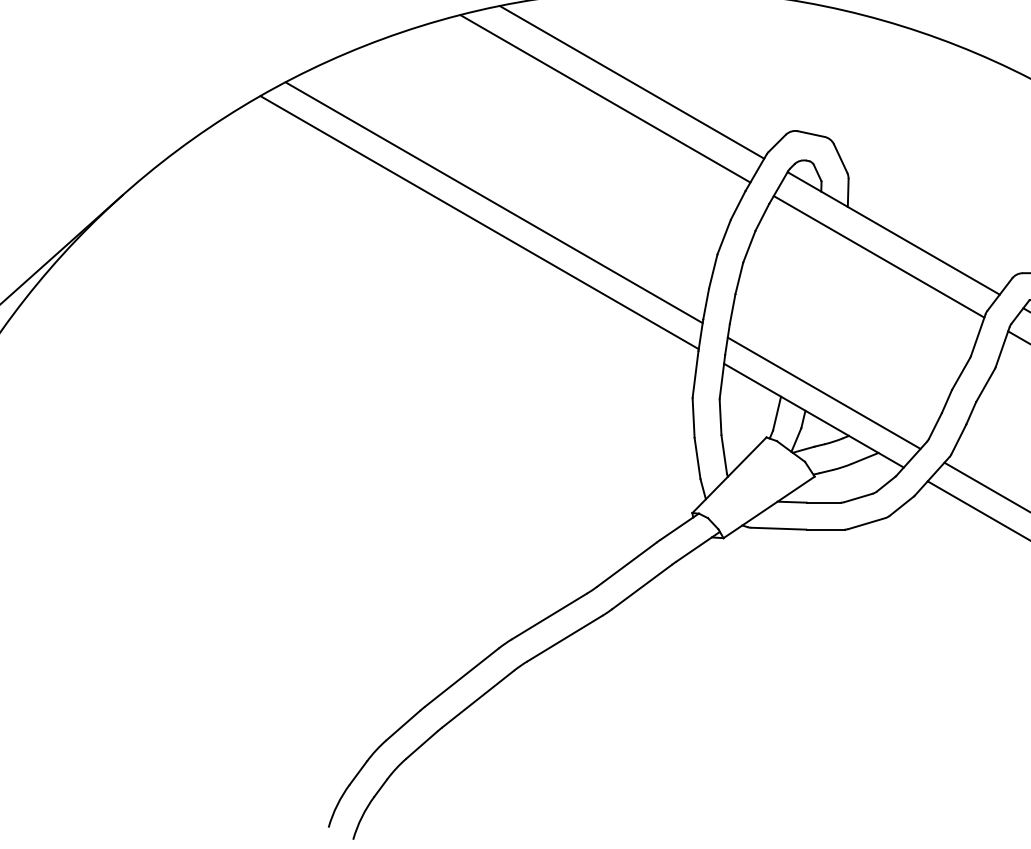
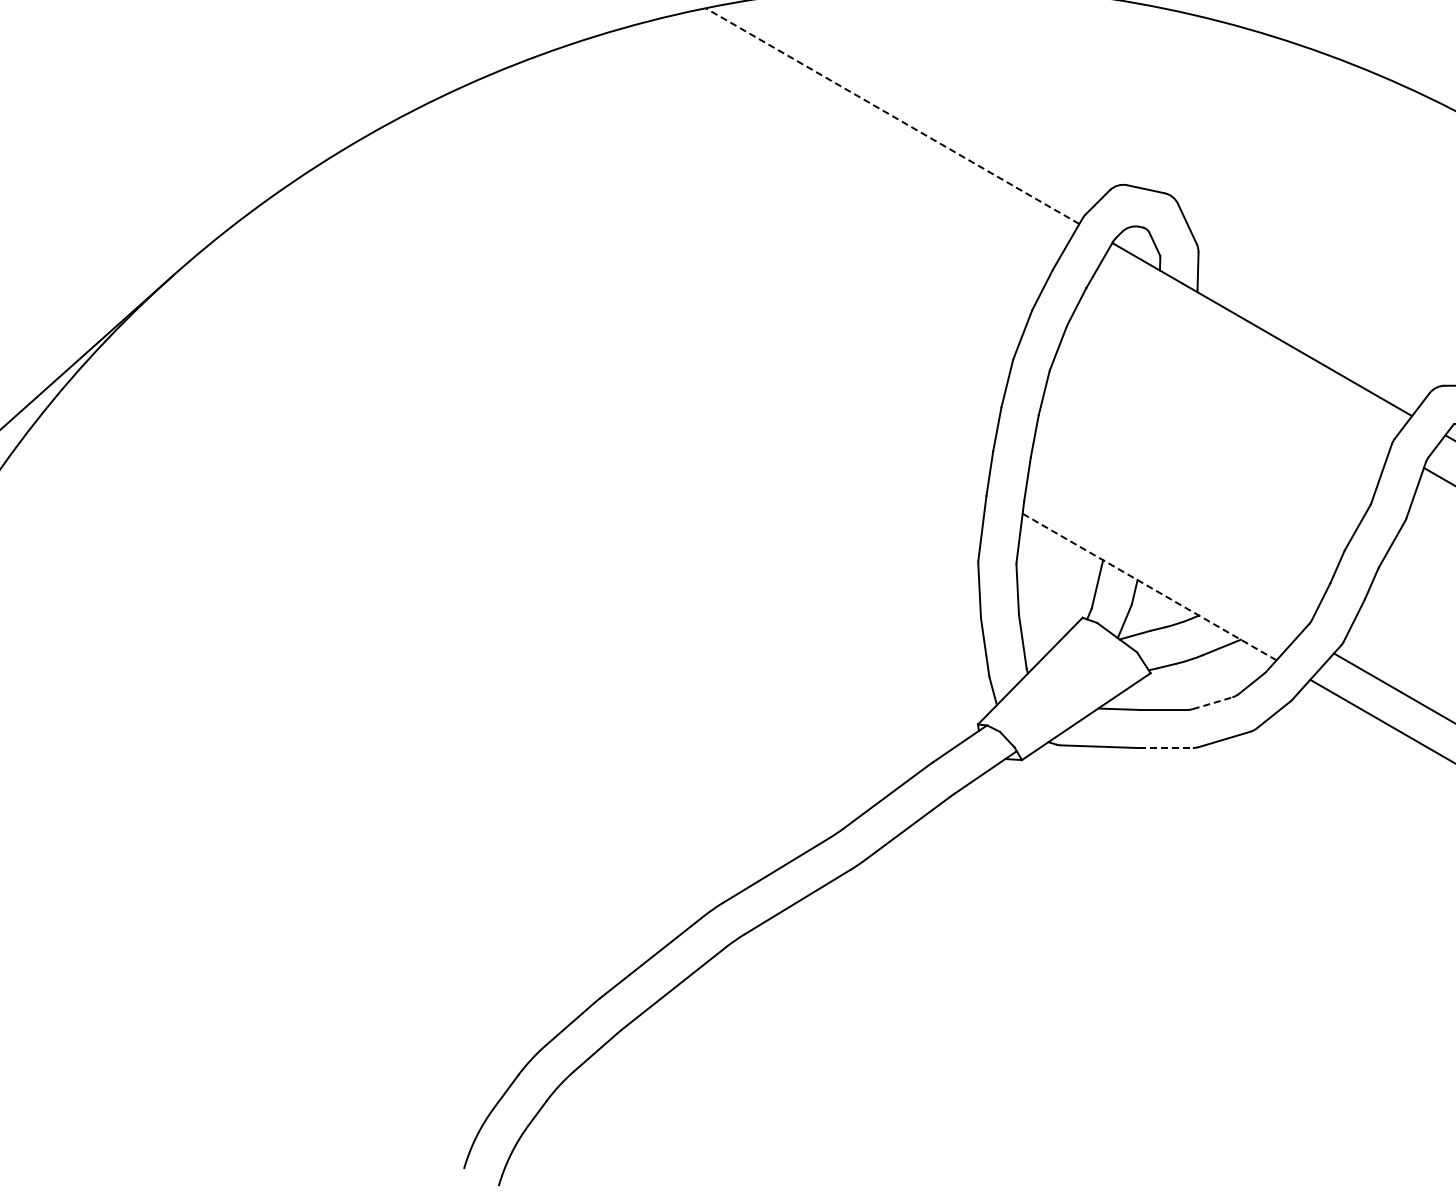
line: (631, 82) -> (892, 116), solid -> dashed
line: (605, 98) -> (854, 139), removed
line: (493, 202) -> (697, 286), removed
line: (479, 222) -> (676, 314), removed
line: (879, 256) -> (1241, 362), removed
line: (823, 393) -> (1163, 555), removed
line: (813, 416) -> (1149, 587), solid -> dashed
line: (858, 498) -> (1212, 703), solid -> dashed
line: (825, 529) -> (1166, 748), solid -> dashed

